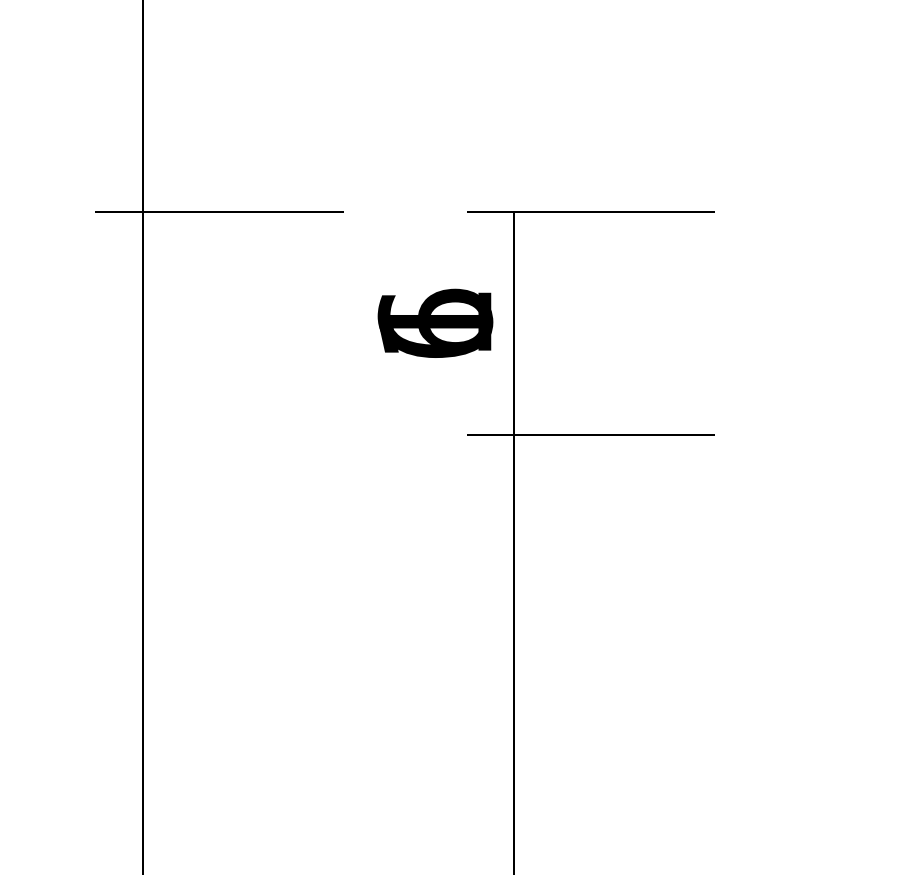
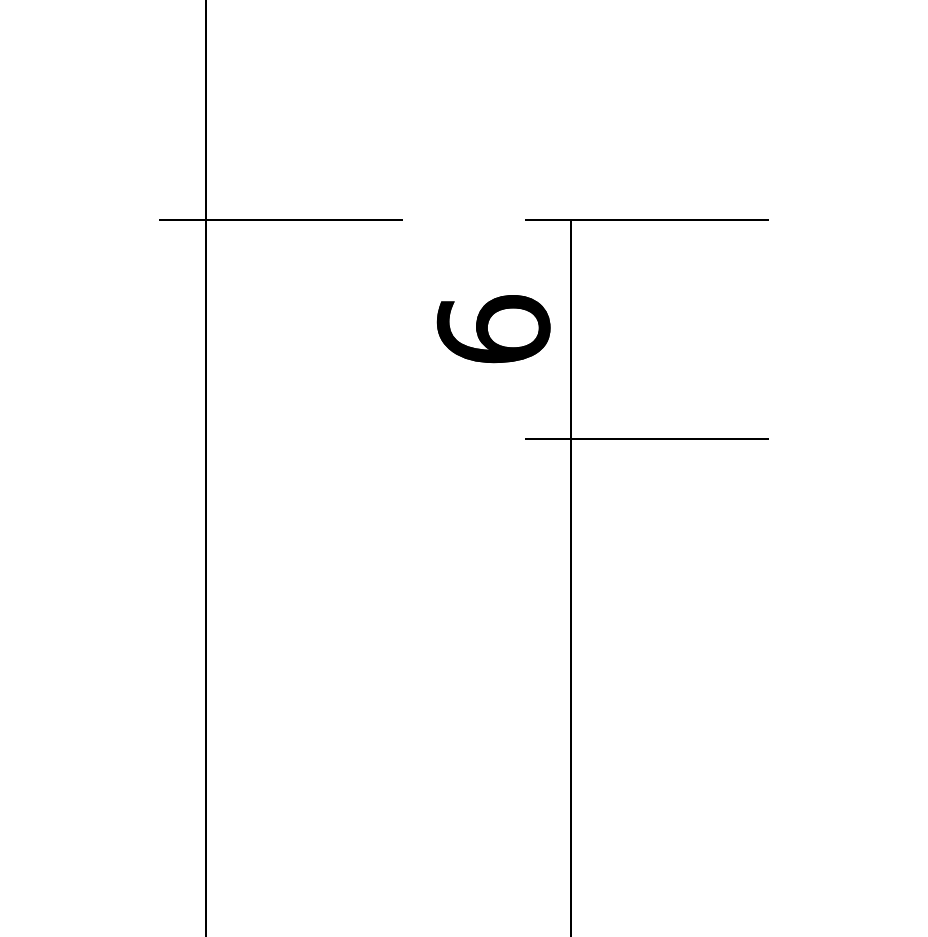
text: (435, 322) -> (493, 328), 1 -> 6

